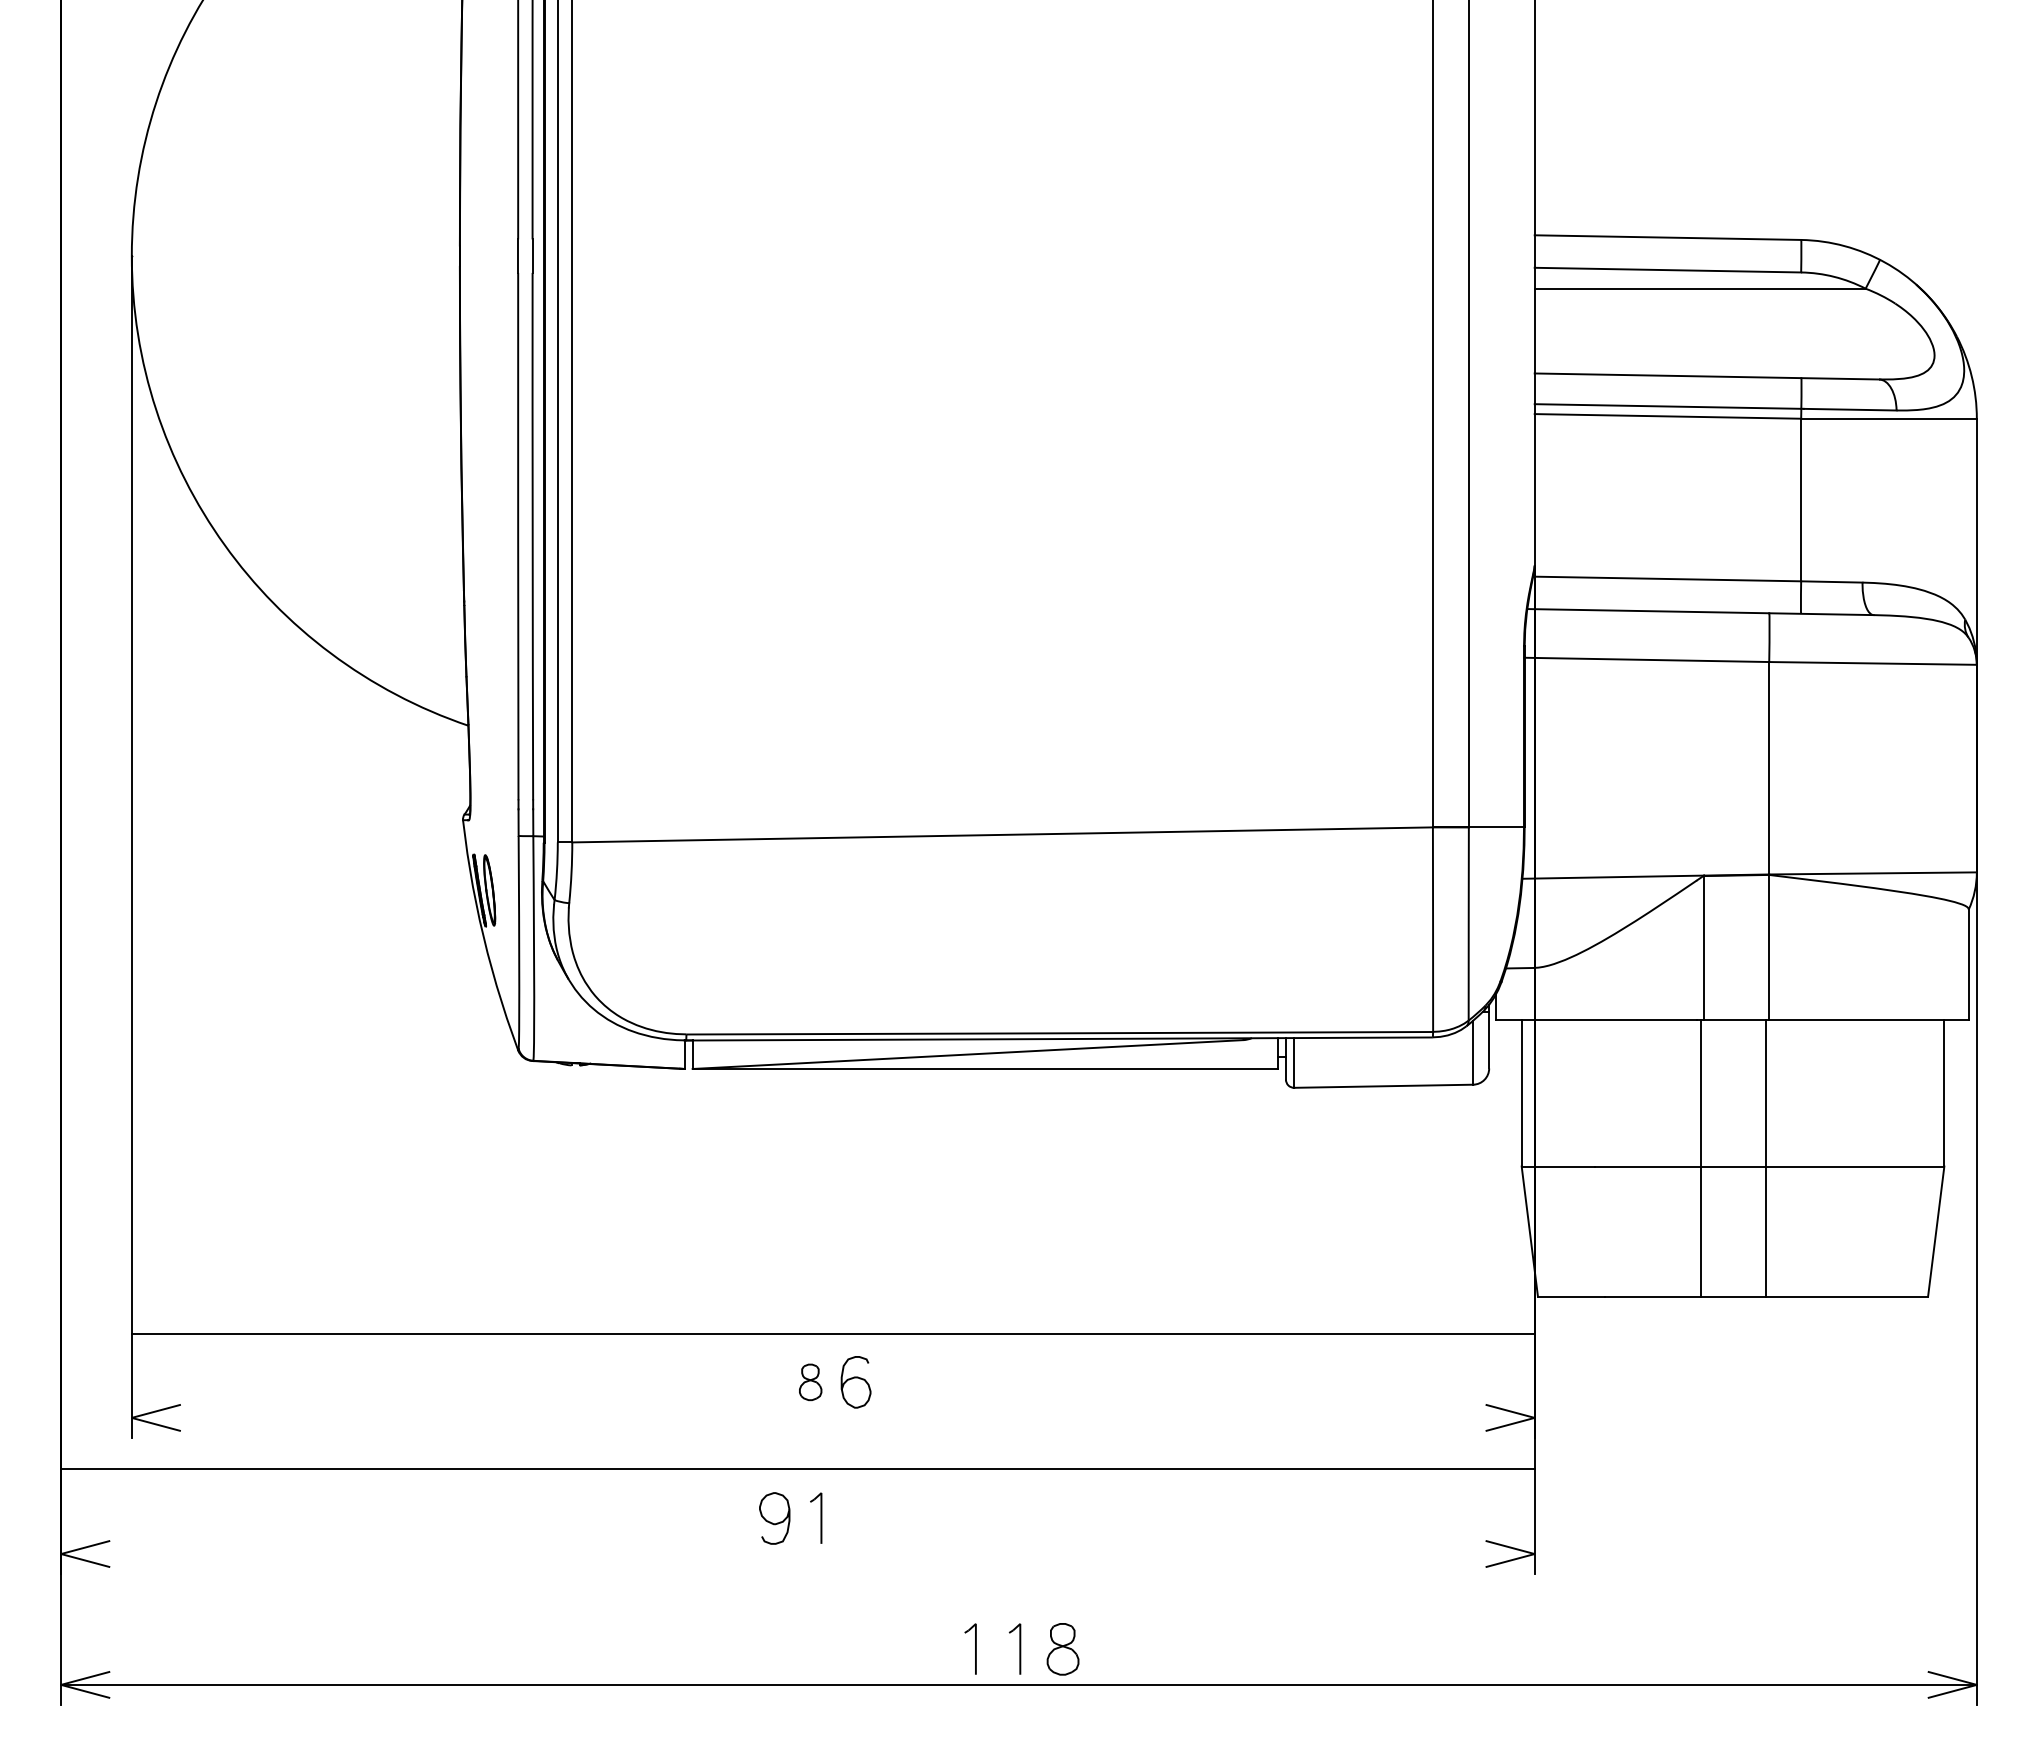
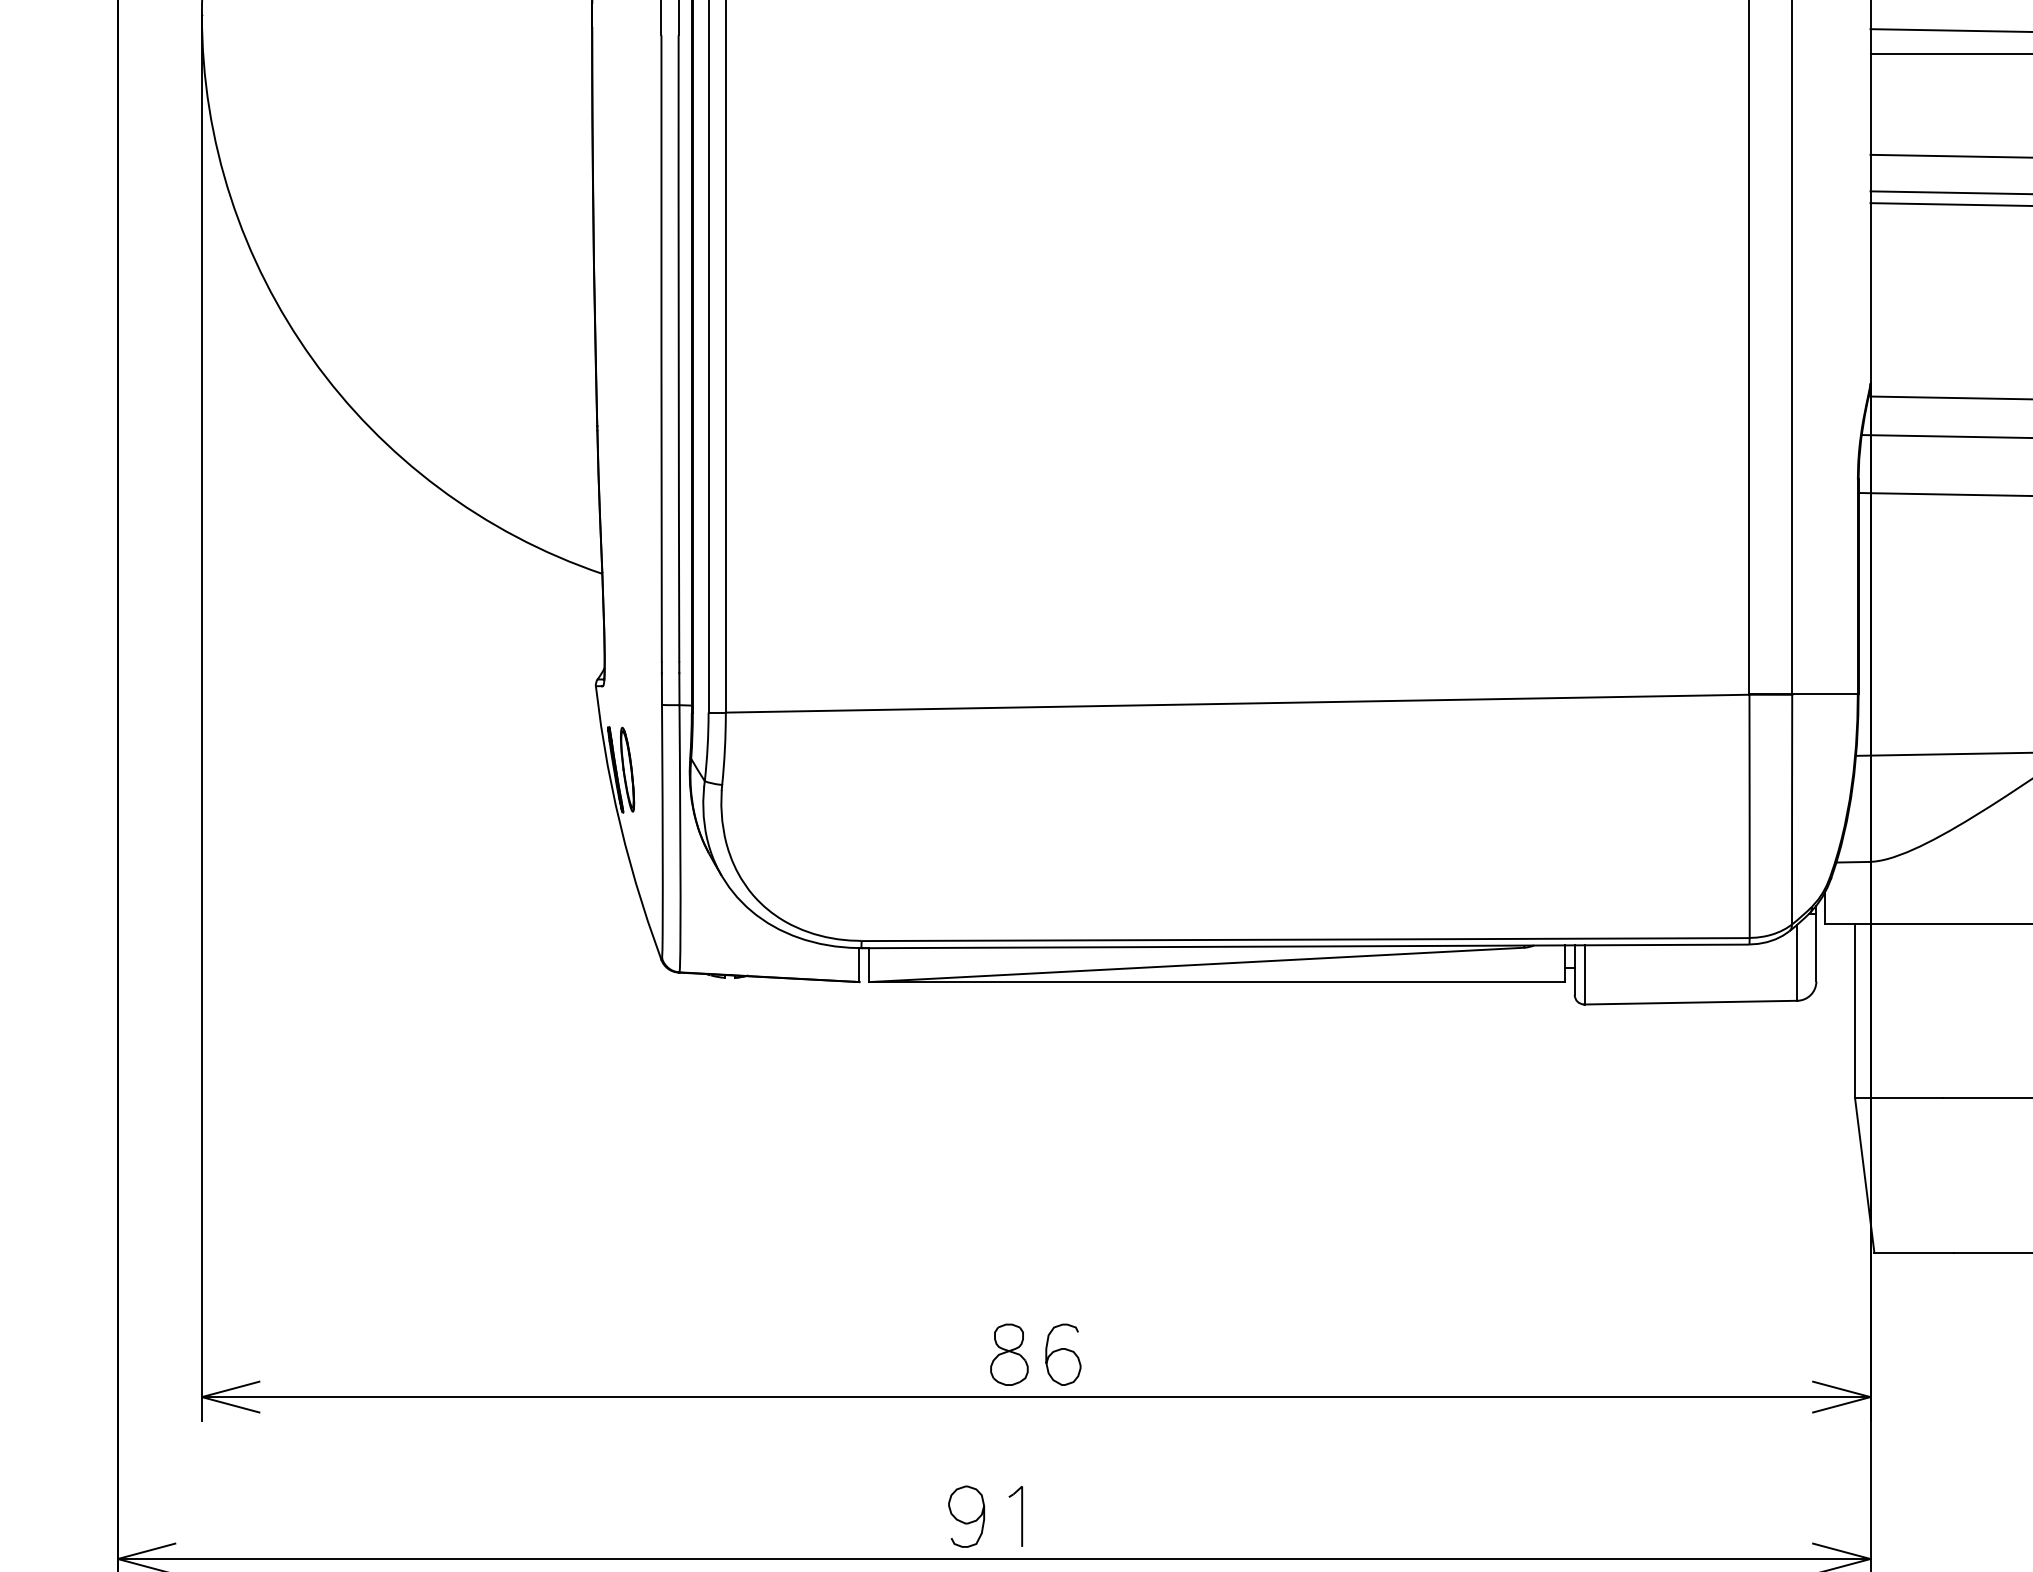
line: (832, 1333) -> (1035, 1396), moved
part: (810, 1382) -> (1009, 1354), size x1.43
line: (797, 1469) -> (993, 1559), moved

